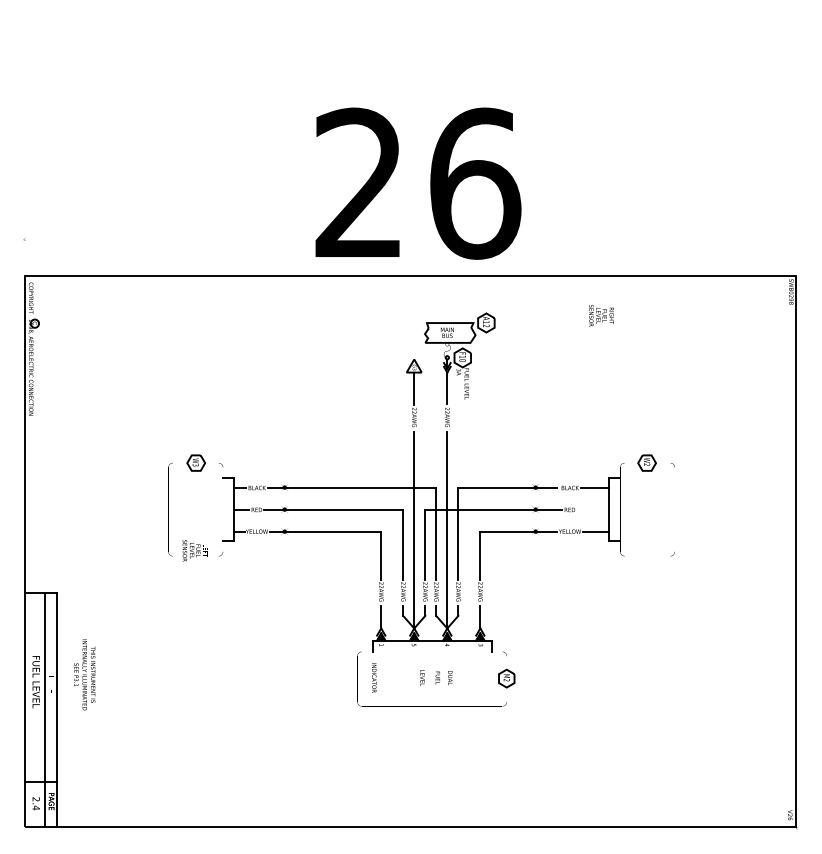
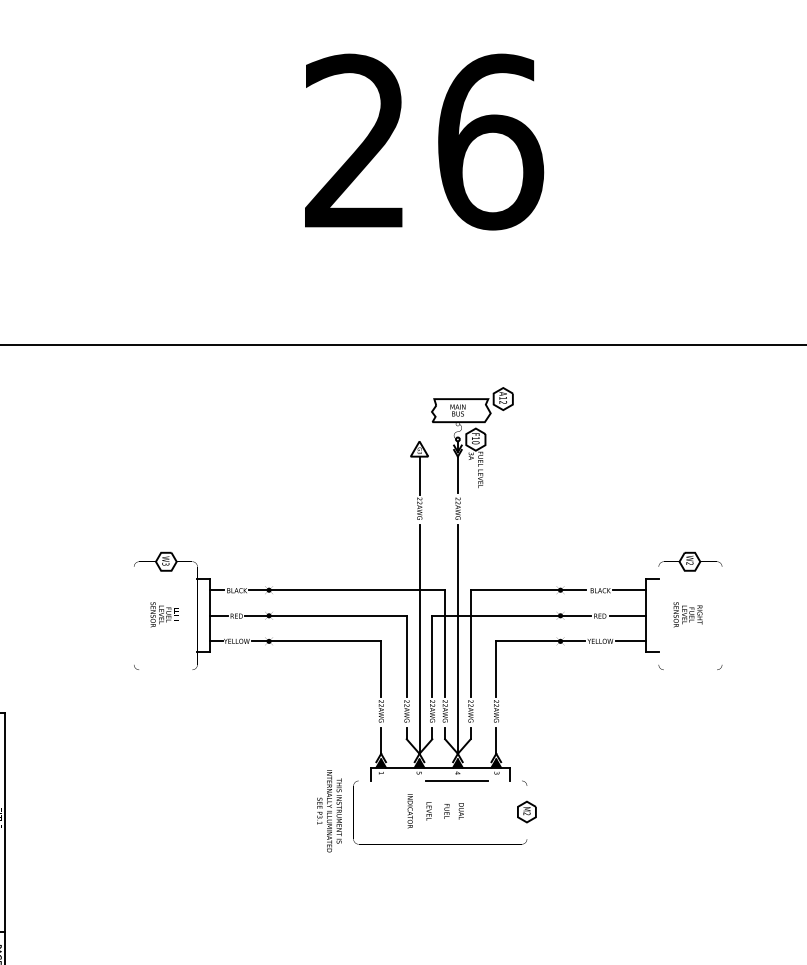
text: (418, 183) -> (424, 141), moved
text: (601, 315) -> (688, 614), moved
line: (593, 509) -> (627, 615), added
text: (194, 550) -> (164, 614), moved
line: (446, 651) -> (456, 780), added
text: (84, 674) -> (329, 810), moved
text: (374, 677) -> (410, 810), moved

